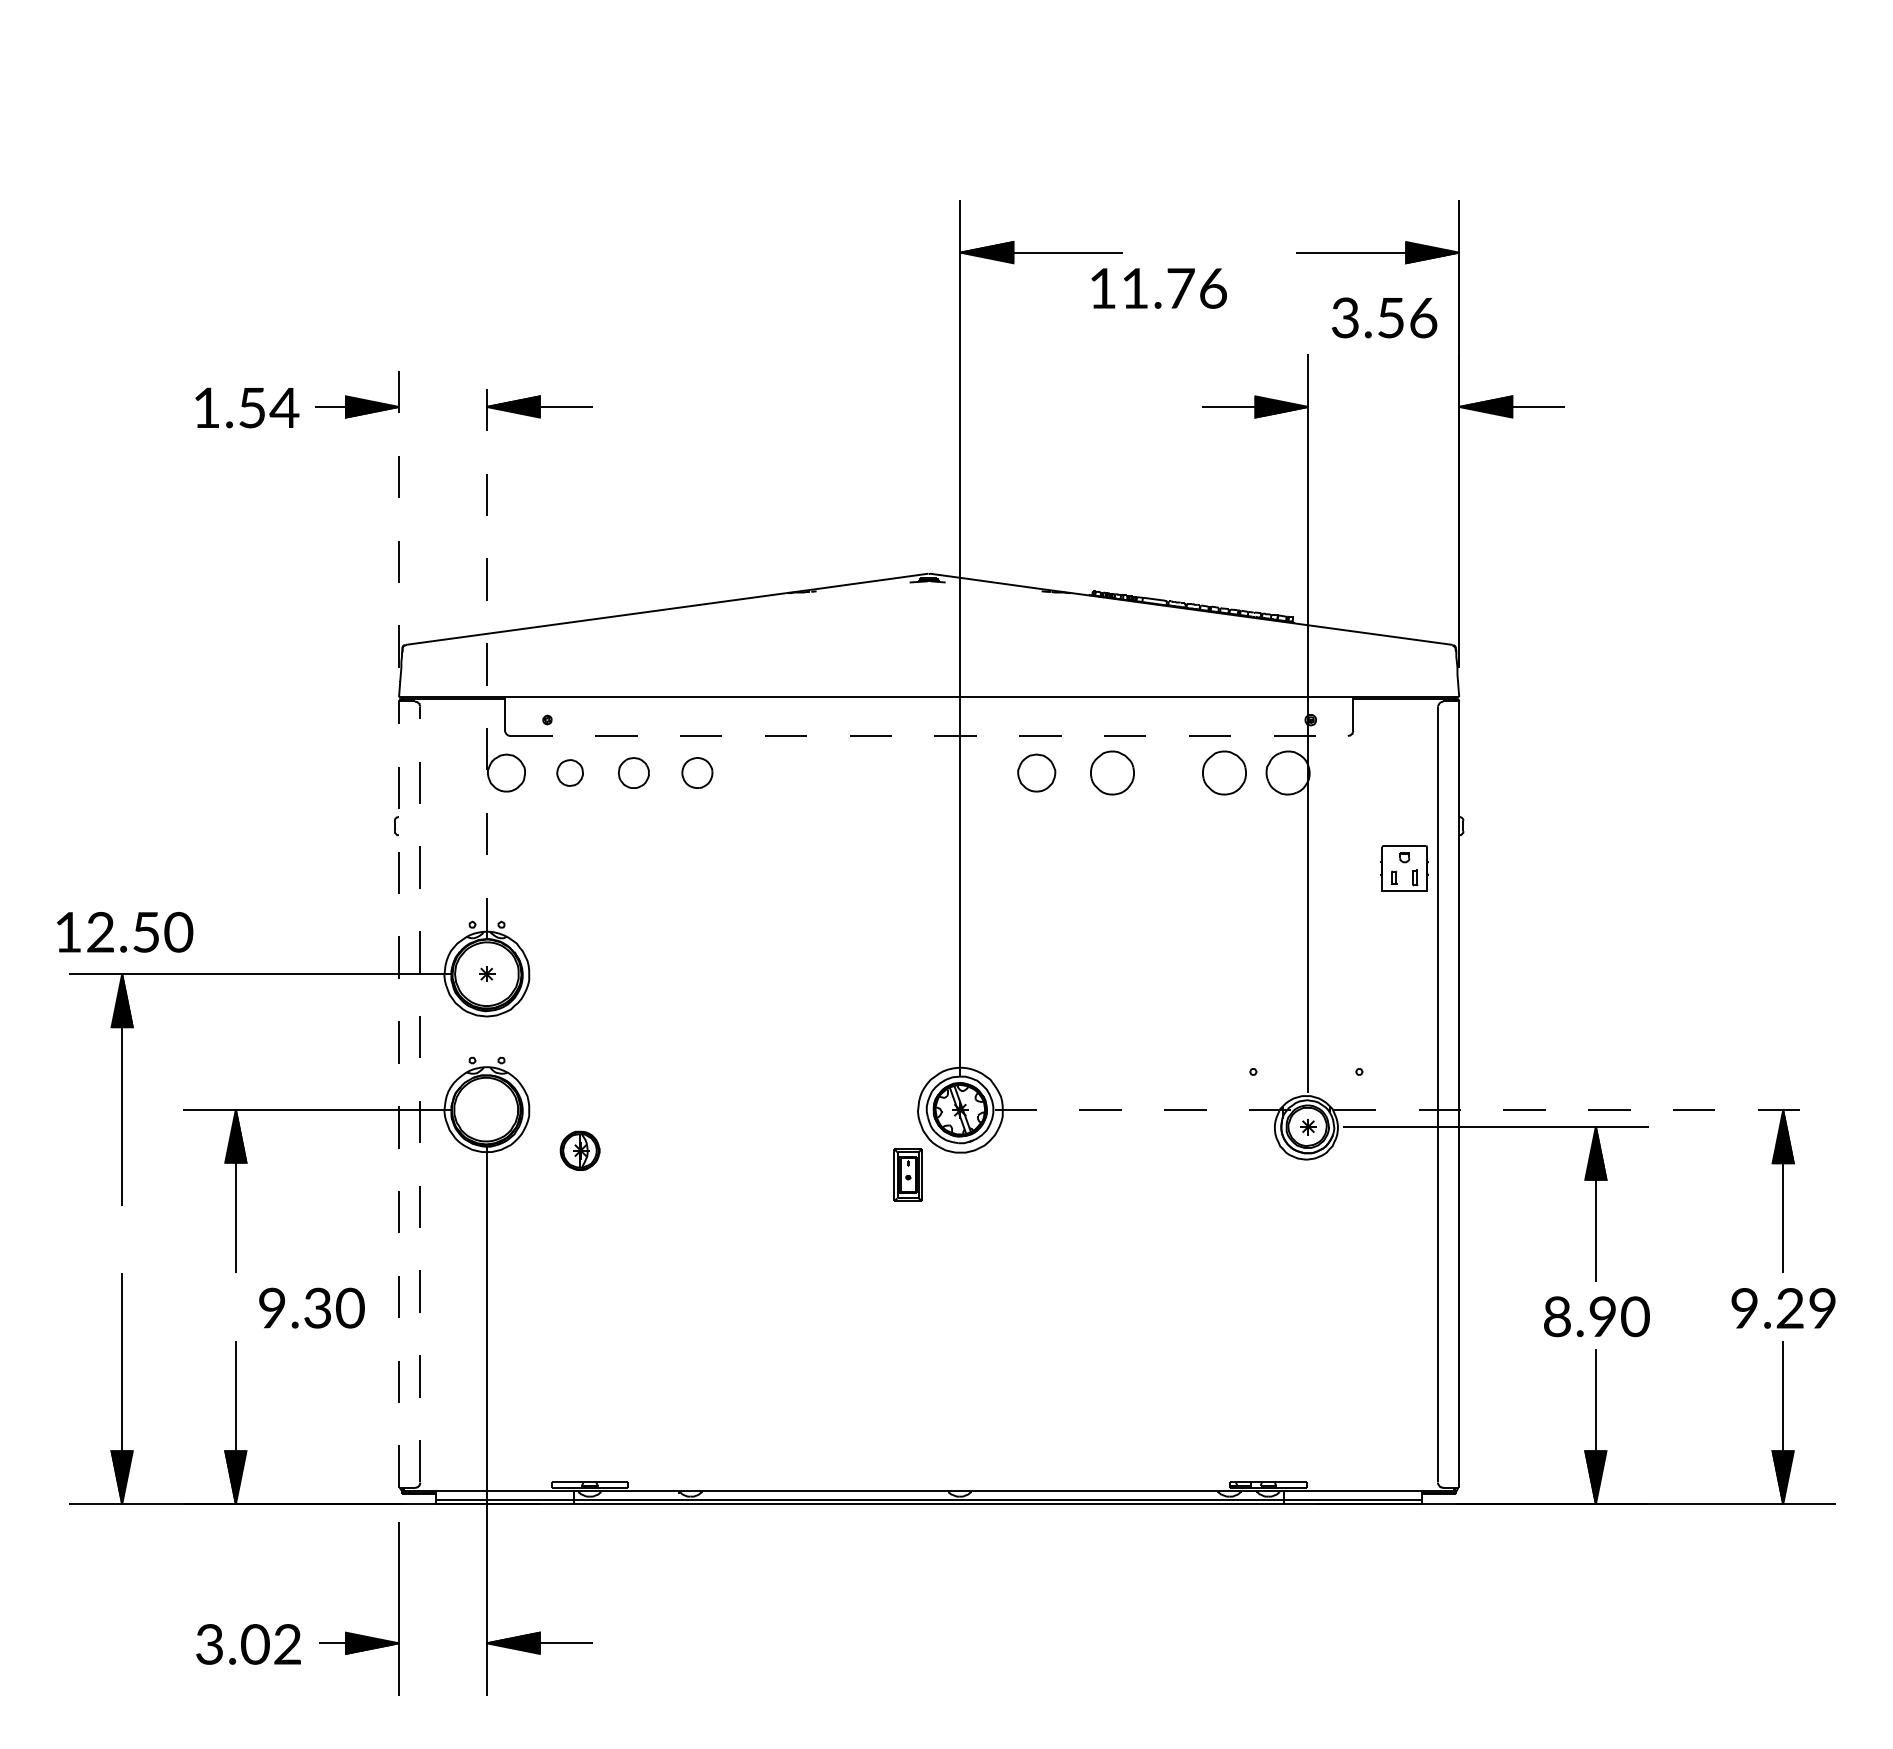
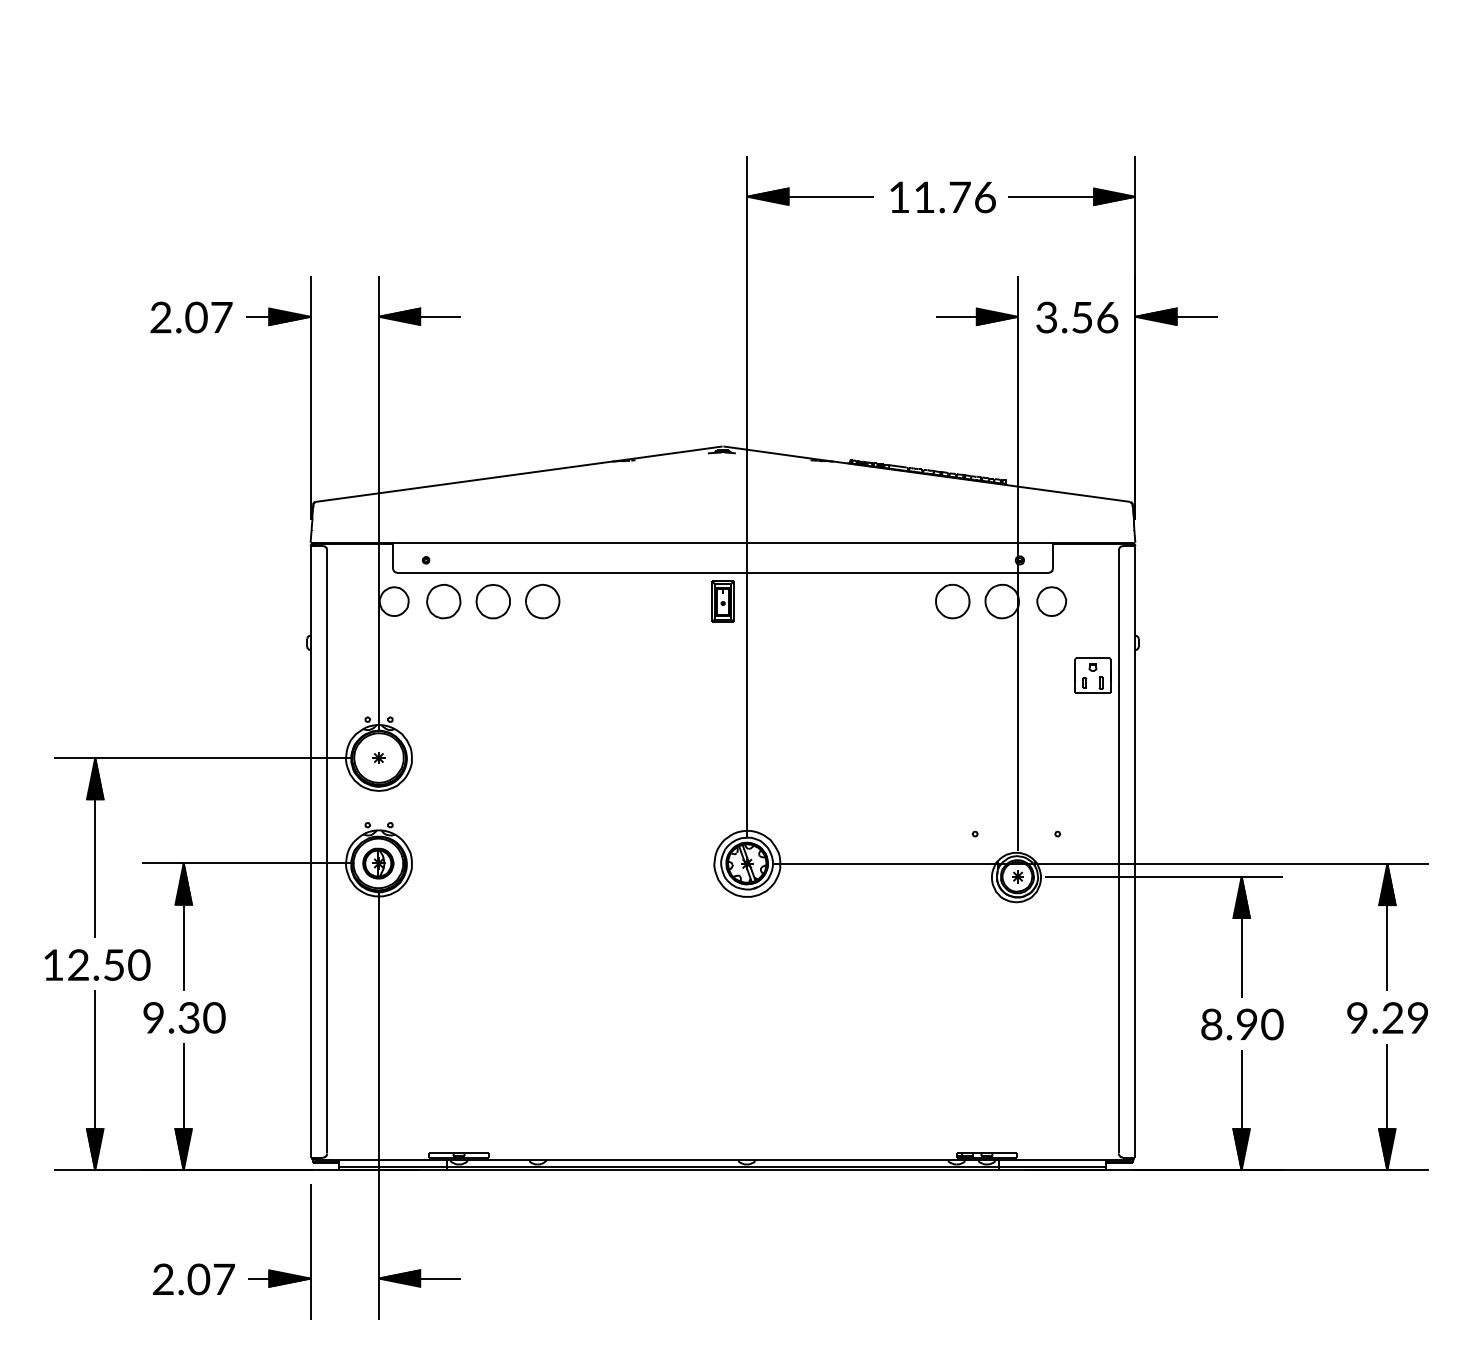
text: (1158, 288) -> (942, 197), moved
text: (1384, 317) -> (1077, 317), moved
text: (246, 407) -> (191, 317), 1.54 -> 2.07
line: (399, 510) -> (310, 397), dashed -> solid
line: (486, 646) -> (378, 503), dashed -> solid
line: (929, 736) -> (723, 573), dashed -> solid
part: (569, 772) -> (443, 601), size x1.67
part: (633, 772) -> (493, 601), size x1.43
part: (697, 772) -> (542, 601), size x1.43
part: (1036, 772) -> (1051, 601), moved
part: (1112, 772) -> (865, 601), removed
text: (125, 932) -> (97, 965), moved
line: (399, 1094) -> (310, 851), dashed -> solid
line: (420, 1094) -> (327, 851), dashed -> solid
line: (1415, 1110) -> (1101, 864), dashed -> solid
part: (579, 1150) -> (377, 863), moved
part: (907, 1174) -> (722, 601), moved
text: (311, 1307) -> (184, 1017), moved
text: (248, 1644) -> (193, 1279), 3.02 -> 2.07

